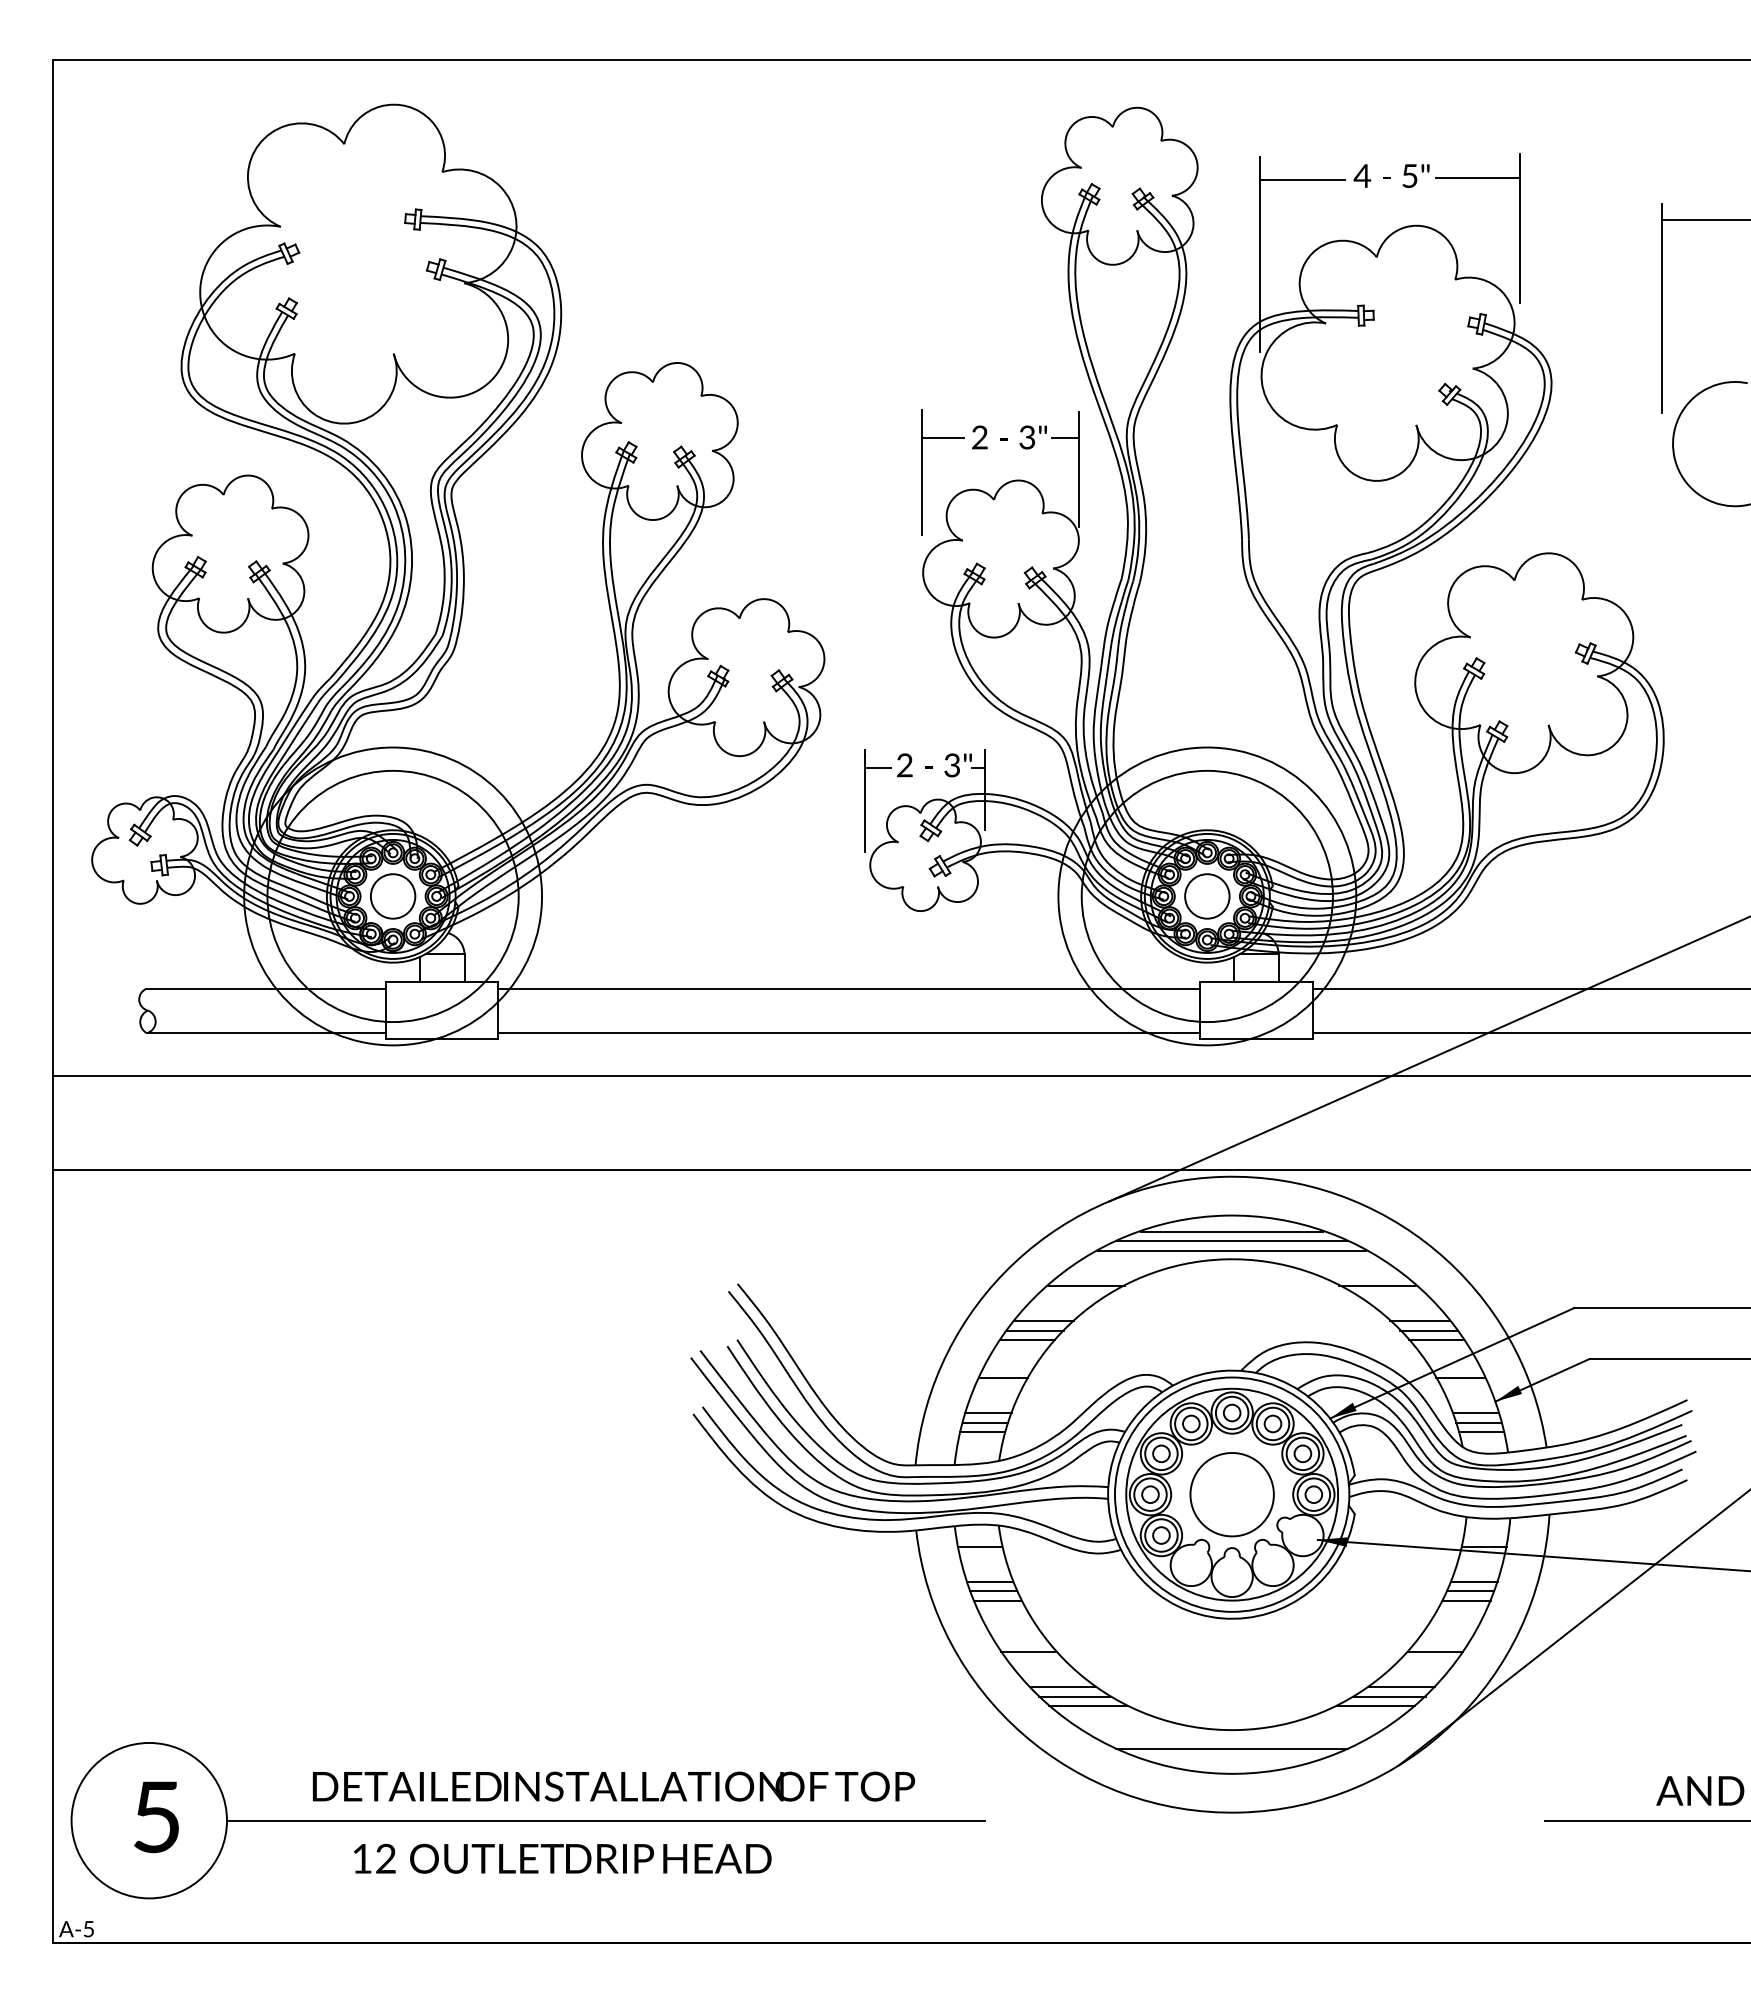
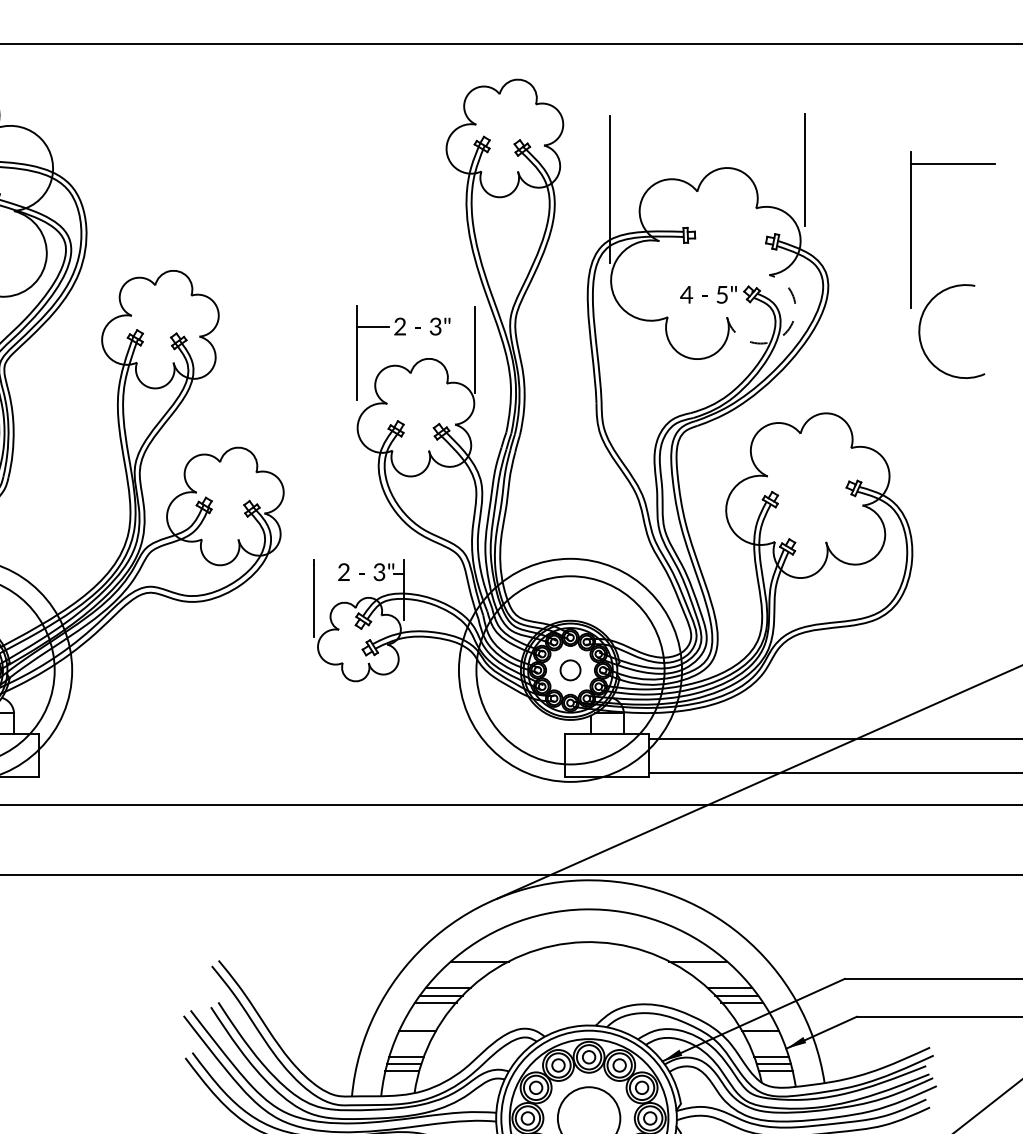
text: (1391, 175) -> (708, 294), moved
line: (1477, 177) -> (772, 131), removed
line: (1302, 179) -> (641, 133), removed
line: (1065, 437) -> (464, 326), removed
arc: (1494, 446) -> (785, 333), solid -> dashed
line: (877, 767) -> (323, 573), removed
circle: (1207, 896) -> (570, 670), size x0.6
line: (848, 988) -> (301, 739), removed
line: (848, 1033) -> (301, 773), removed
line: (1231, 1231) -> (588, 921), removed
line: (1232, 1241) -> (589, 928), removed
line: (1232, 1250) -> (589, 935), removed

